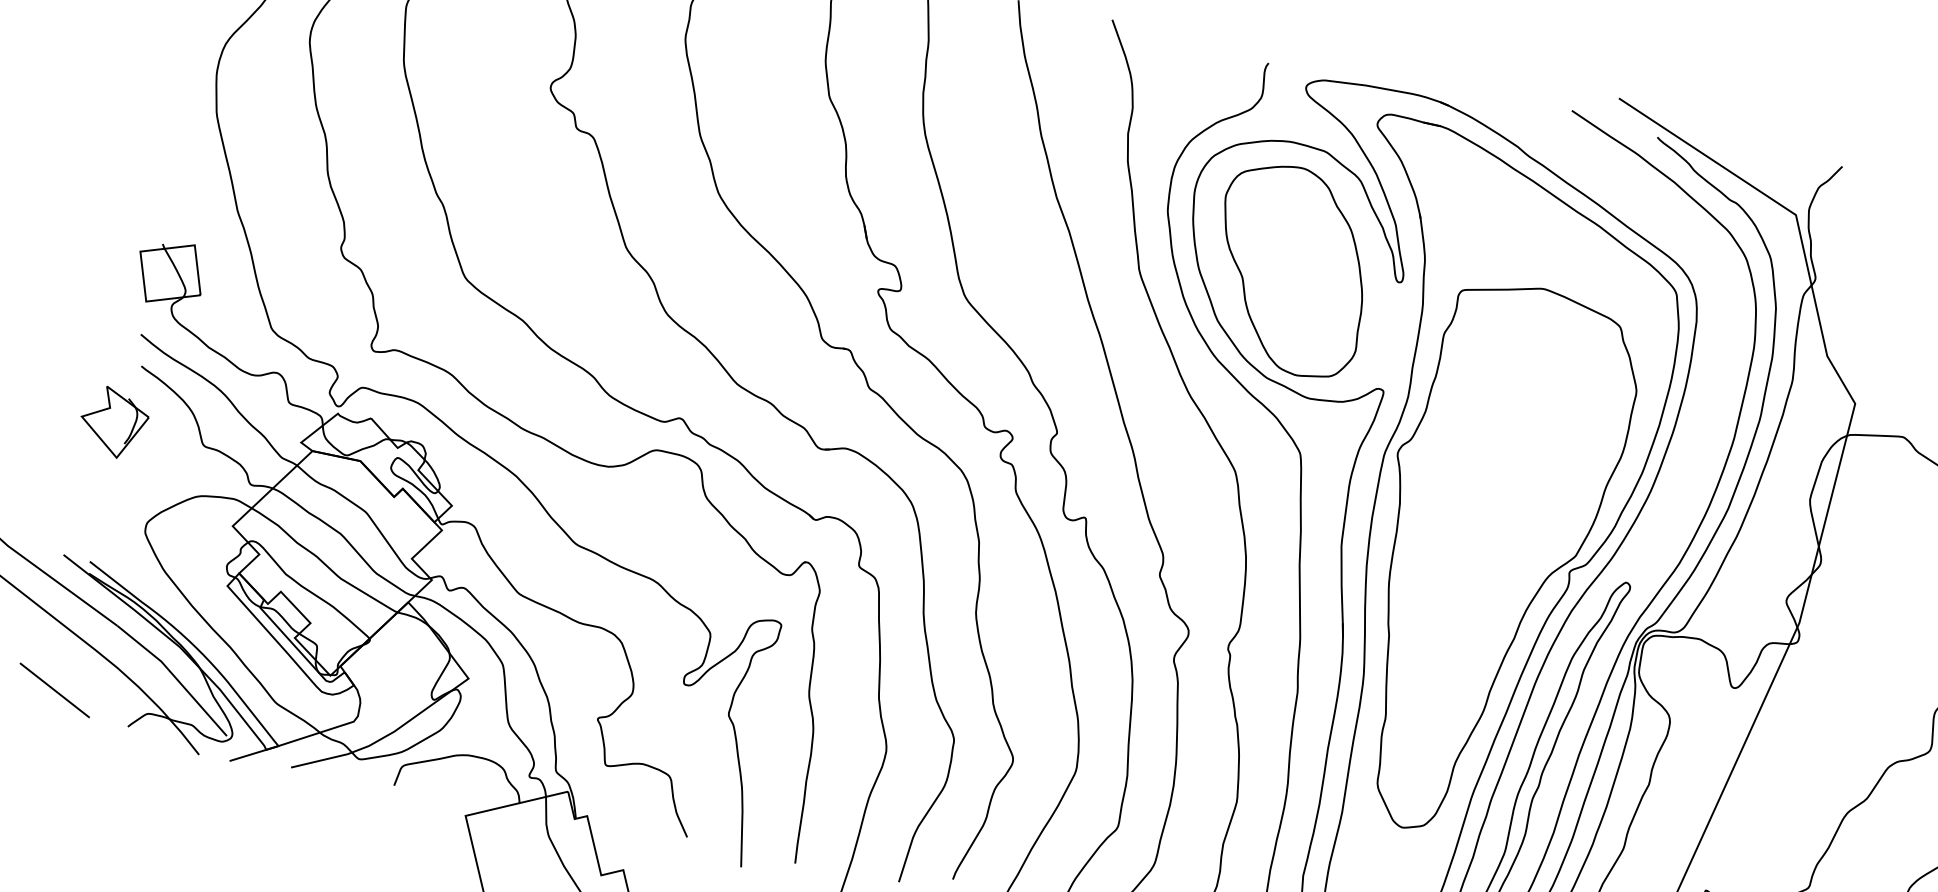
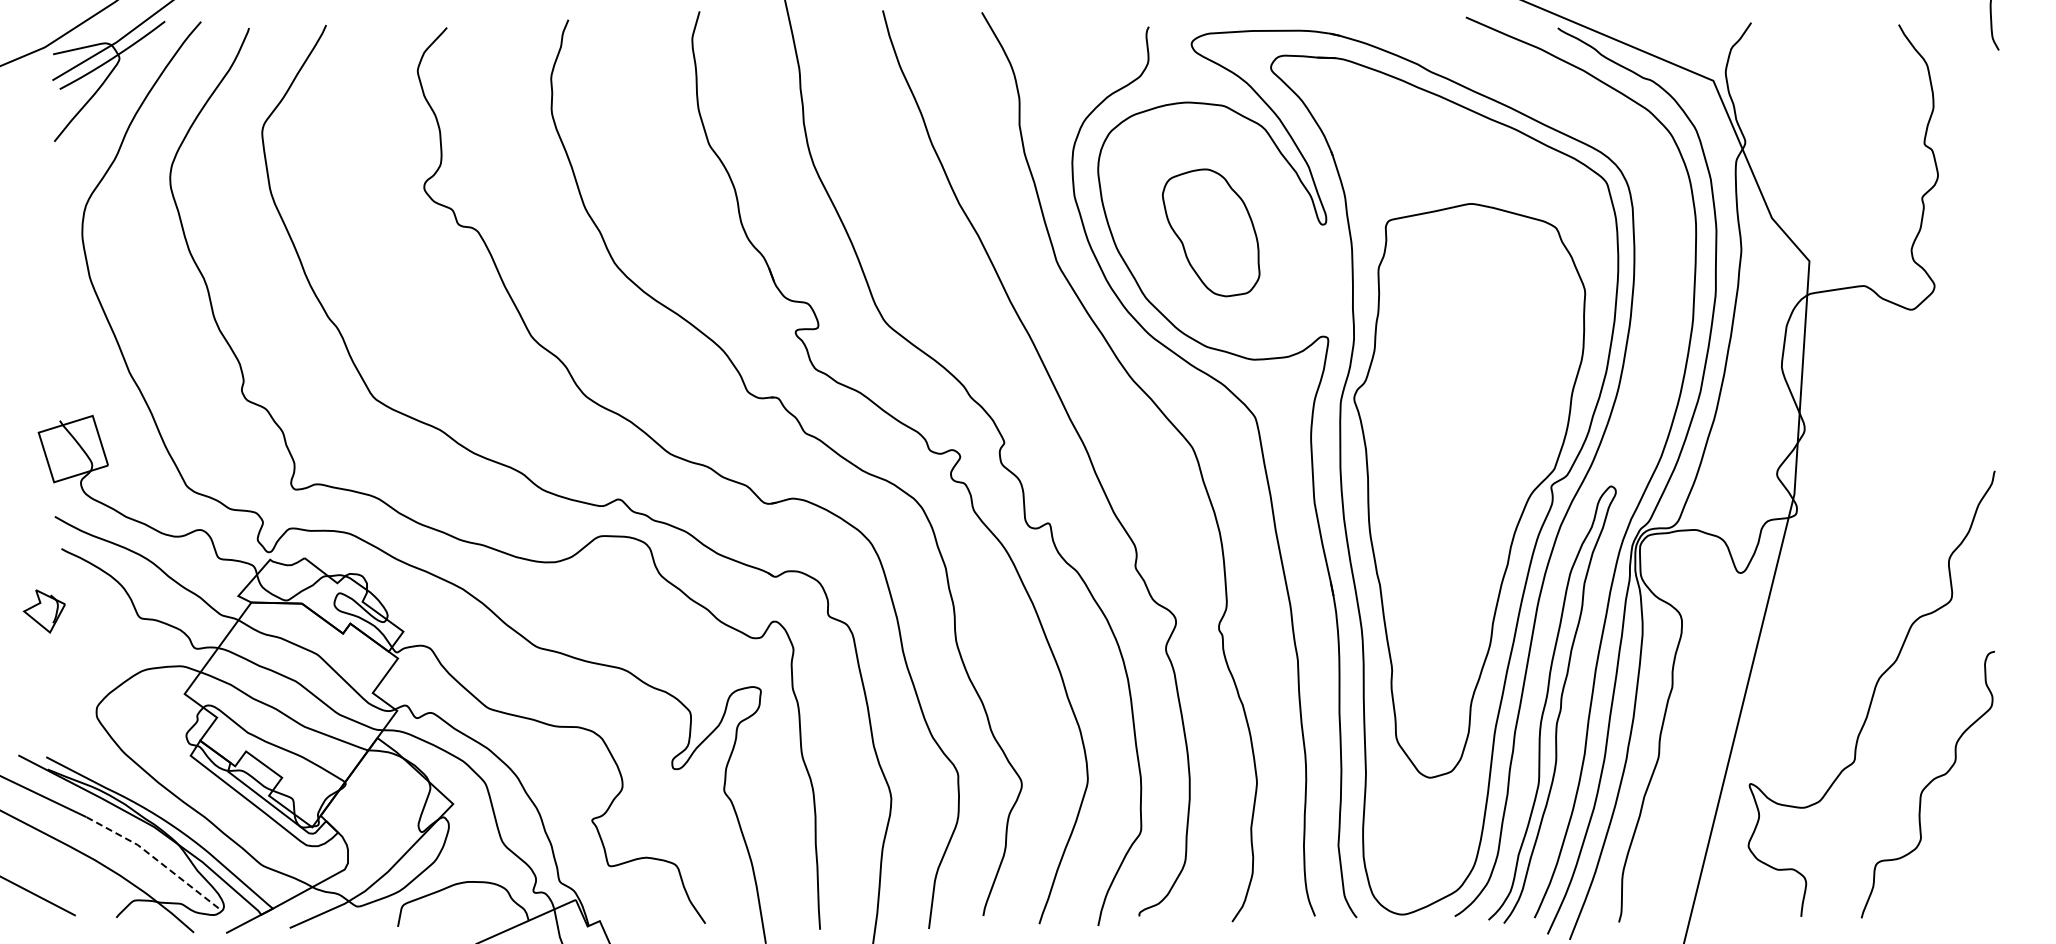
part: (1290, 269) -> (1210, 232), size x0.6
part: (114, 422) -> (44, 611), size x0.6
line: (174, 676) -> (154, 857), solid -> dashed

